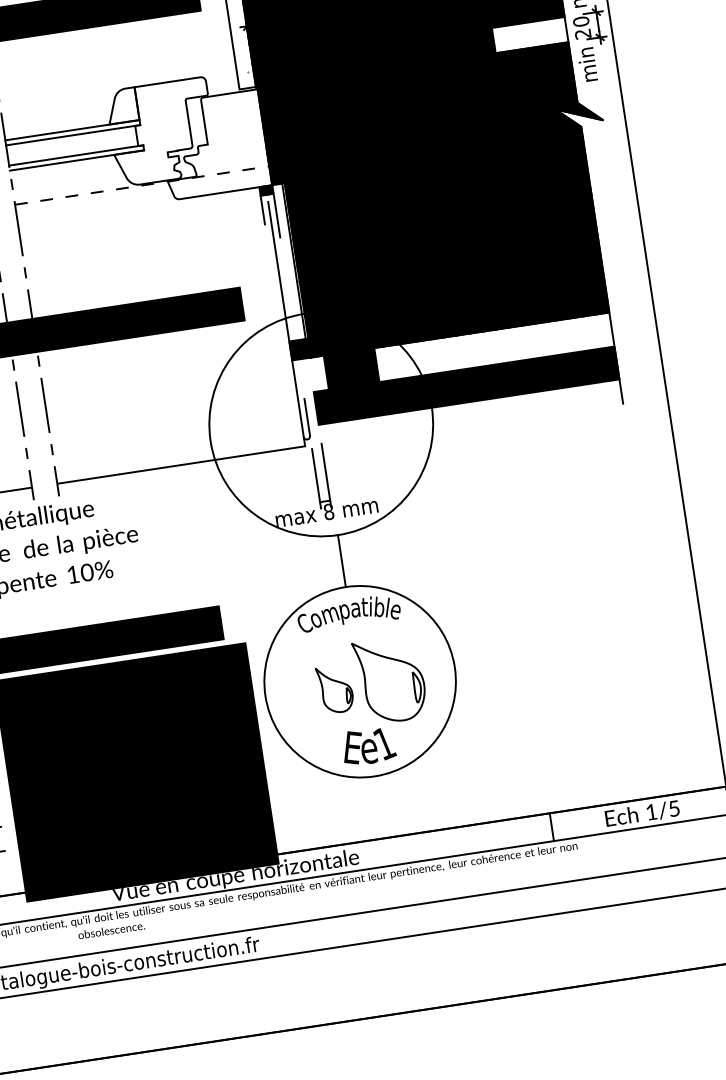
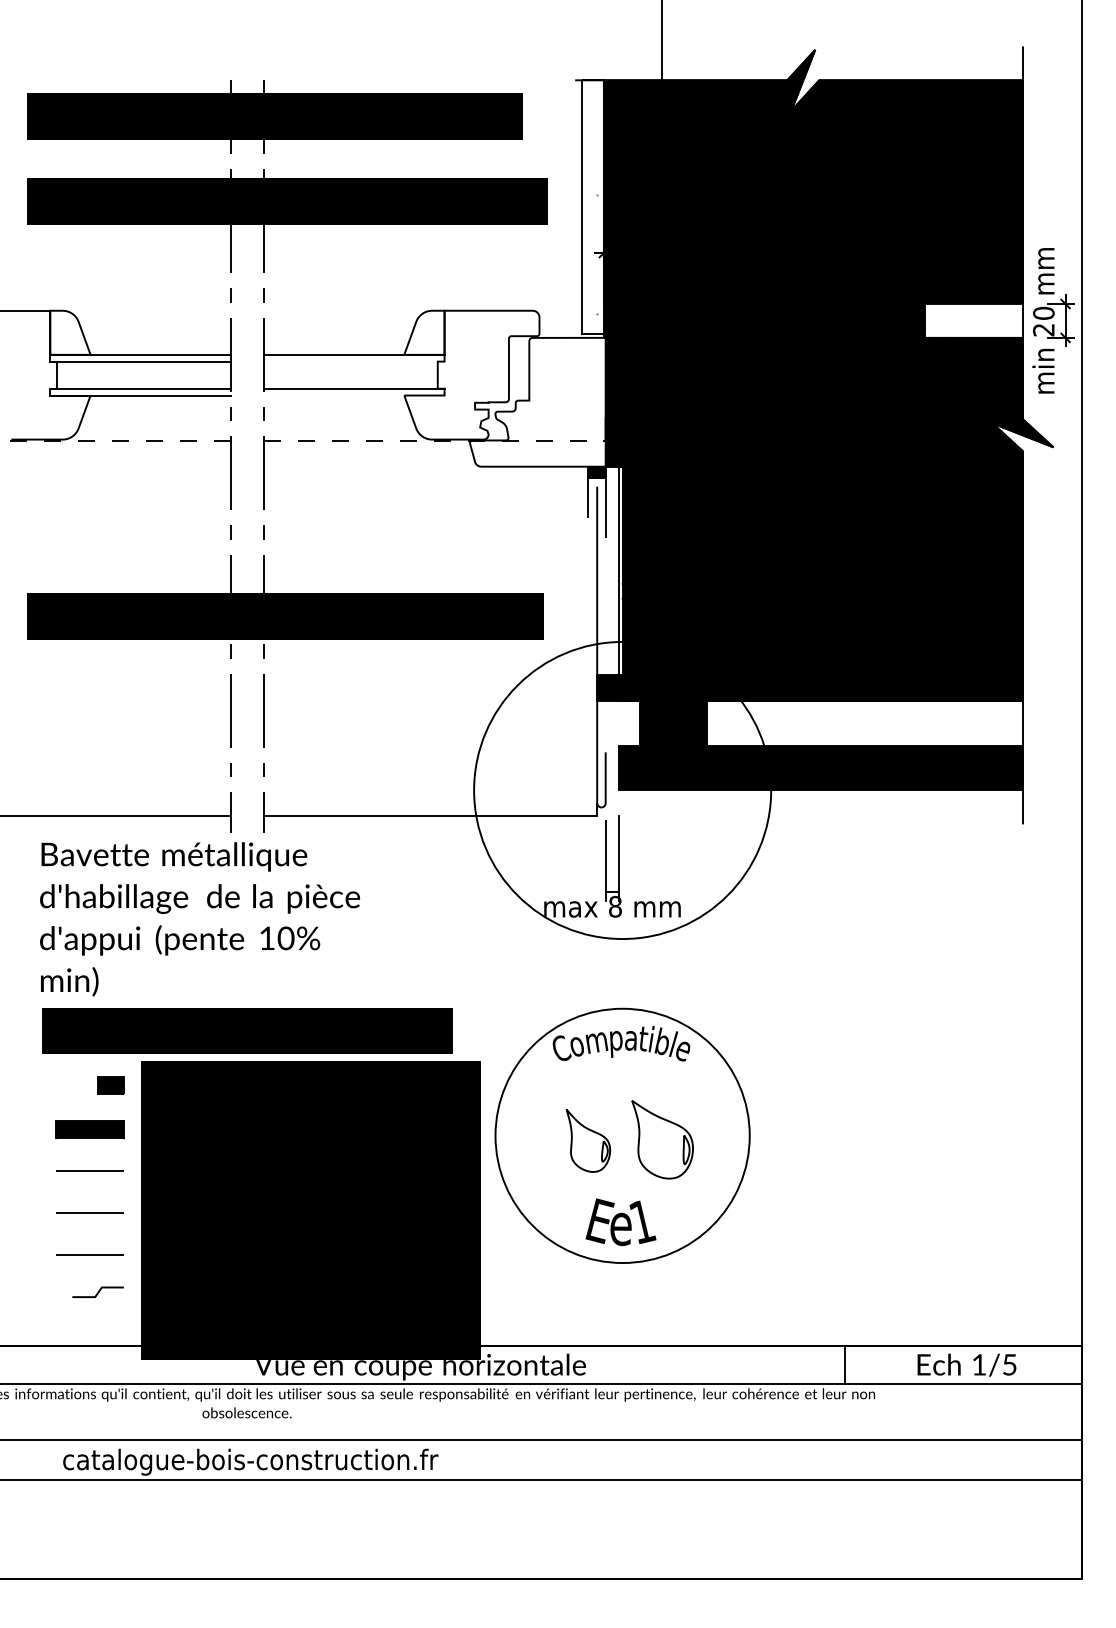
line: (73, 135) -> (354, 361), removed
line: (77, 160) -> (354, 395), removed
line: (341, 560) -> (622, 973), removed
part: (390, 679) -> (662, 1139), size x0.7

